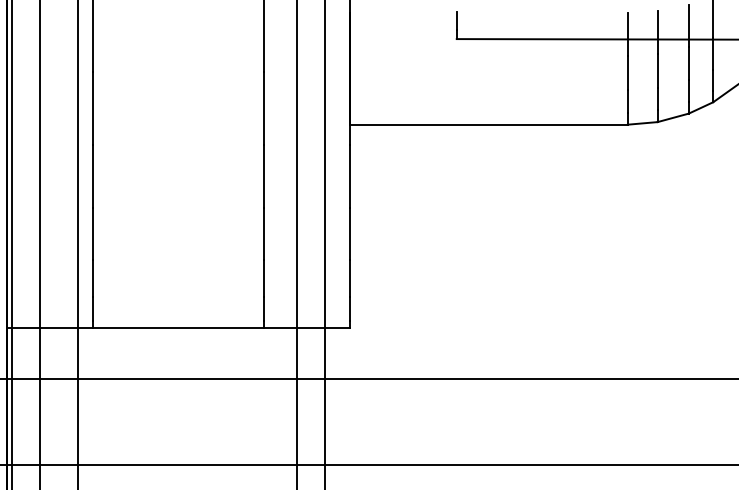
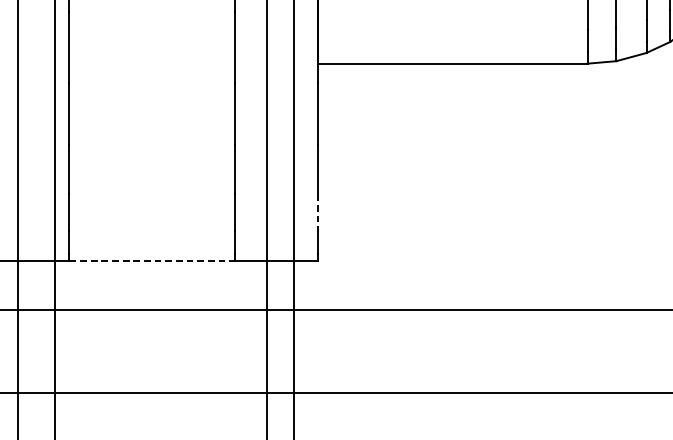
line: (349, 278) -> (317, 212), solid -> dashed
line: (178, 328) -> (152, 261), solid -> dashed

